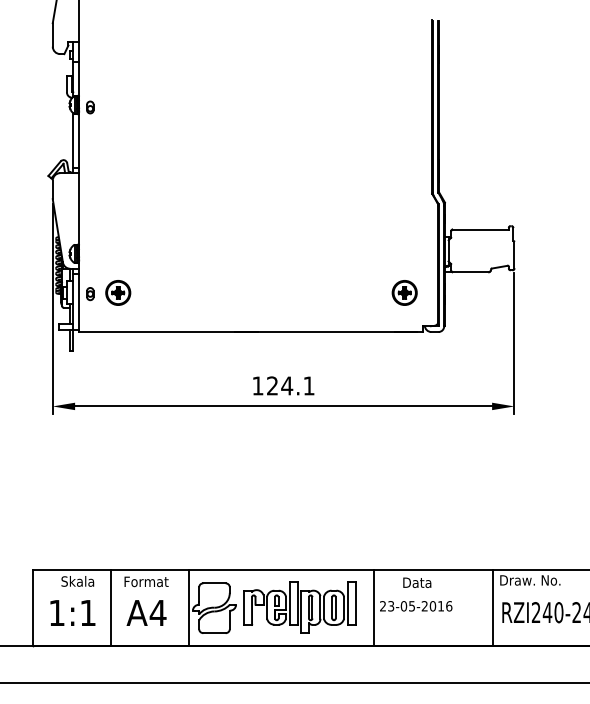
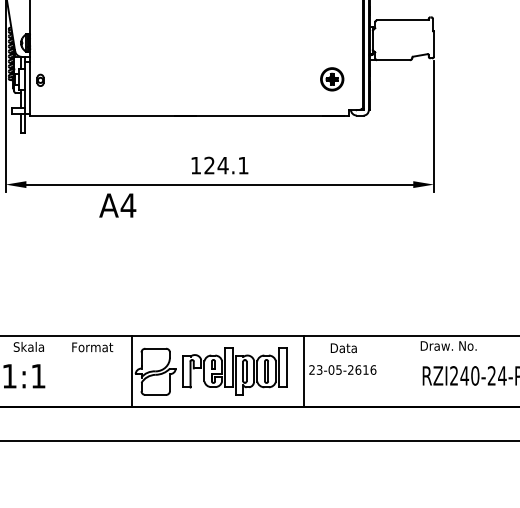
part: (118, 292) -> (66, 78), removed
text: (433, 606) -> (358, 370), 23-05-2016 -> 23-05-2616
line: (111, 607) -> (60, 371), removed
line: (492, 607) -> (413, 371), removed
text: (146, 612) -> (117, 205), moved

